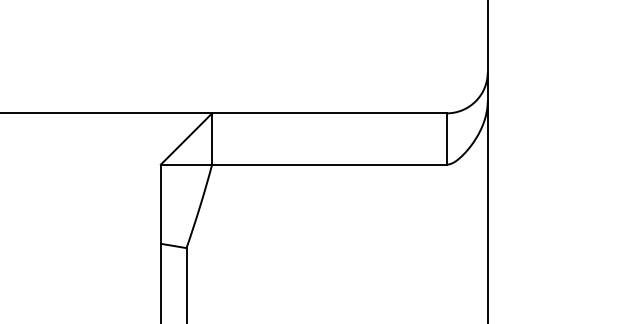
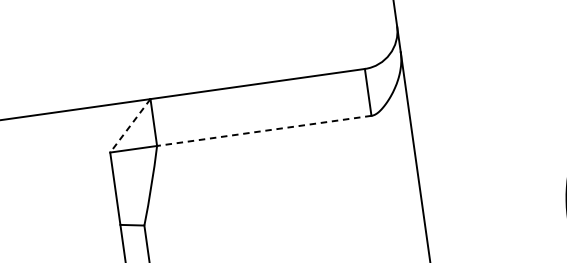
line: (186, 139) -> (130, 126), solid -> dashed
line: (328, 164) -> (263, 130), solid -> dashed

